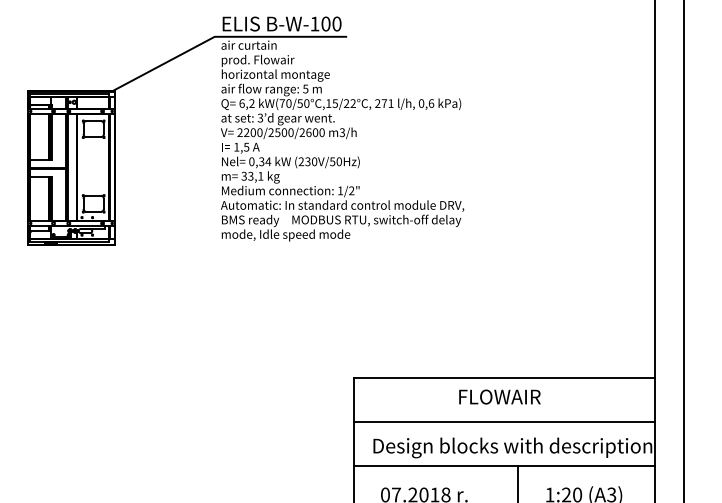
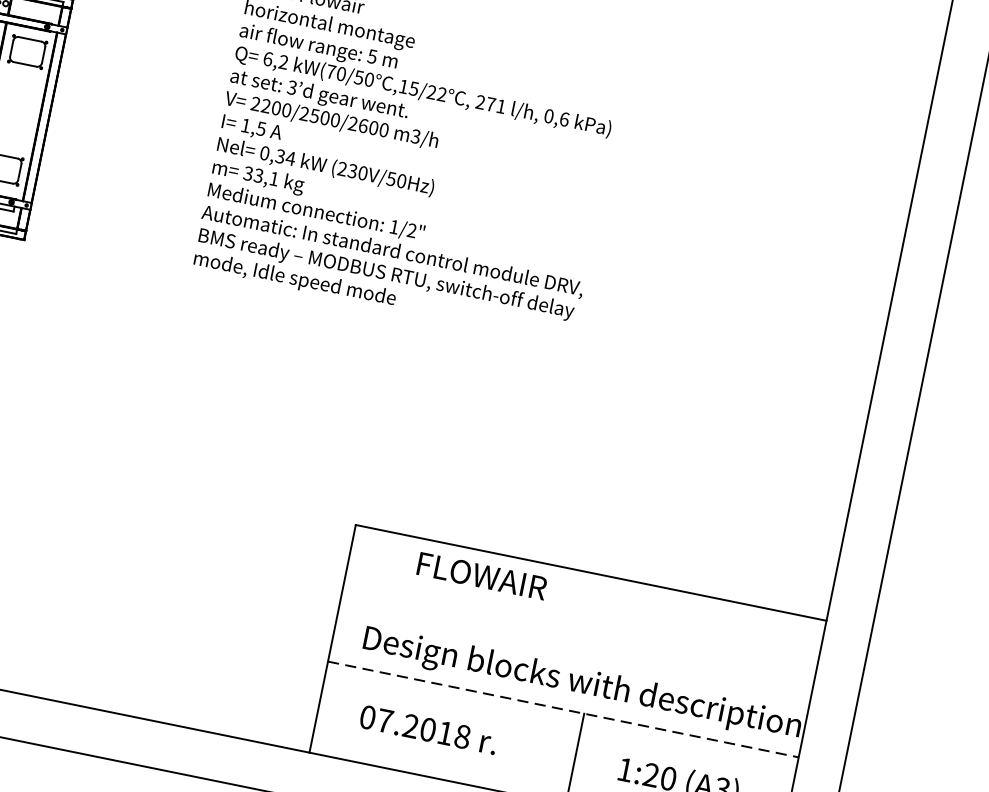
text: (499, 396) -> (481, 575), moved
line: (504, 422) -> (577, 641), removed
line: (504, 465) -> (563, 709), solid -> dashed

